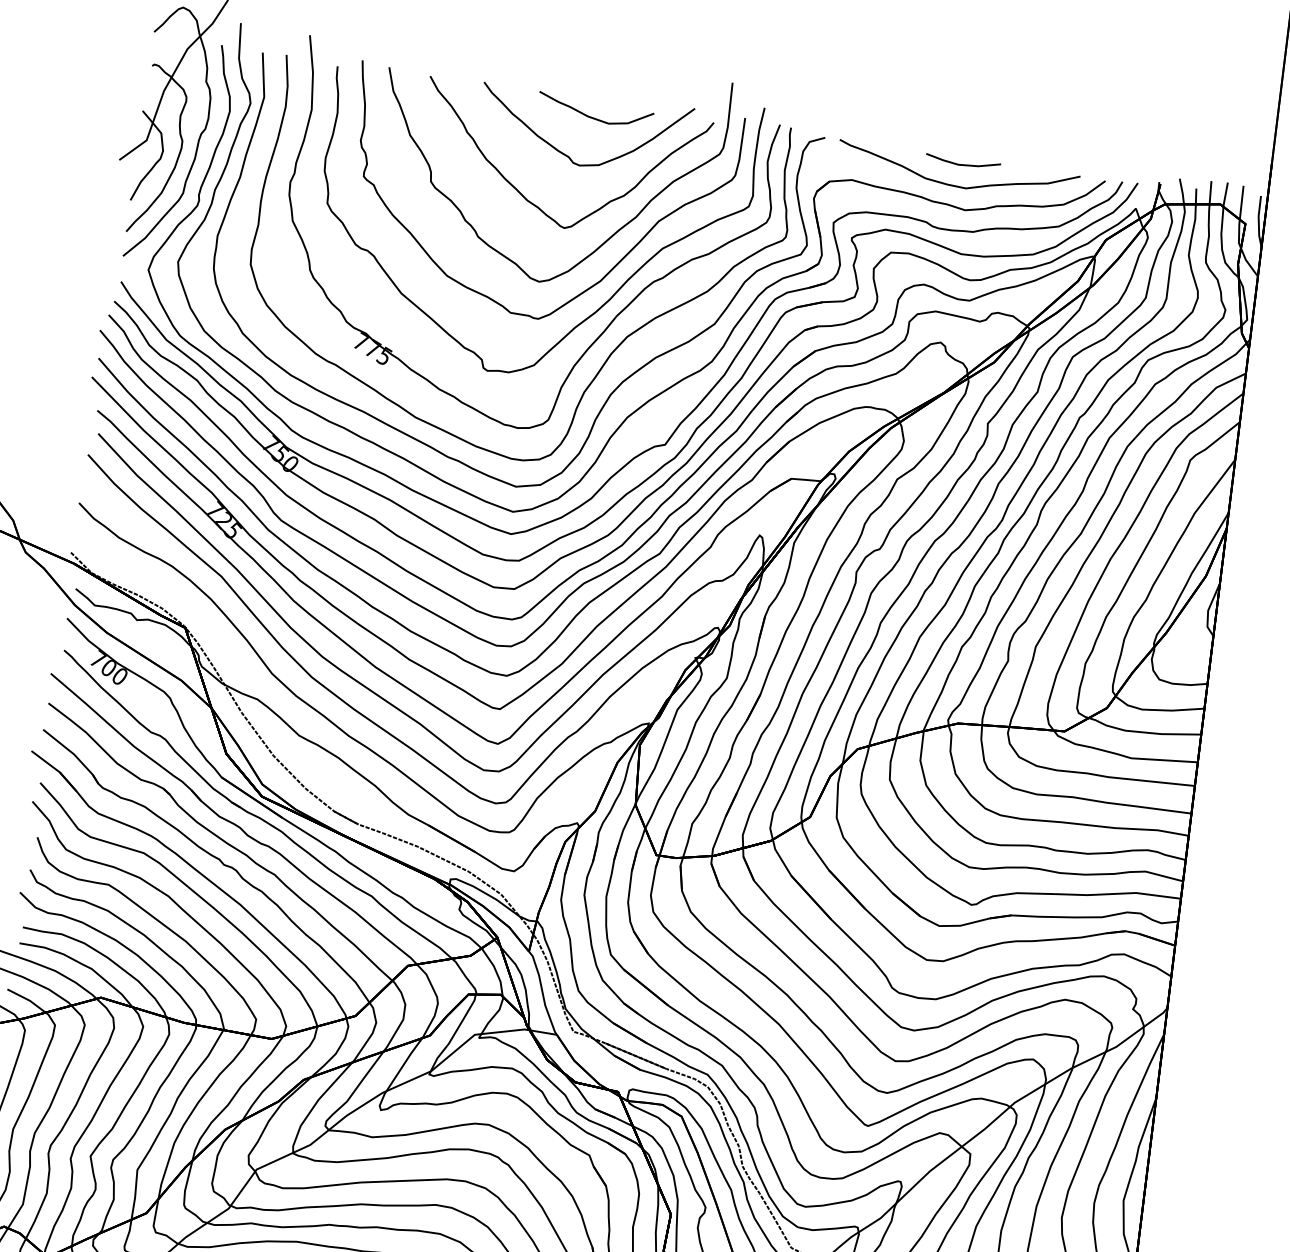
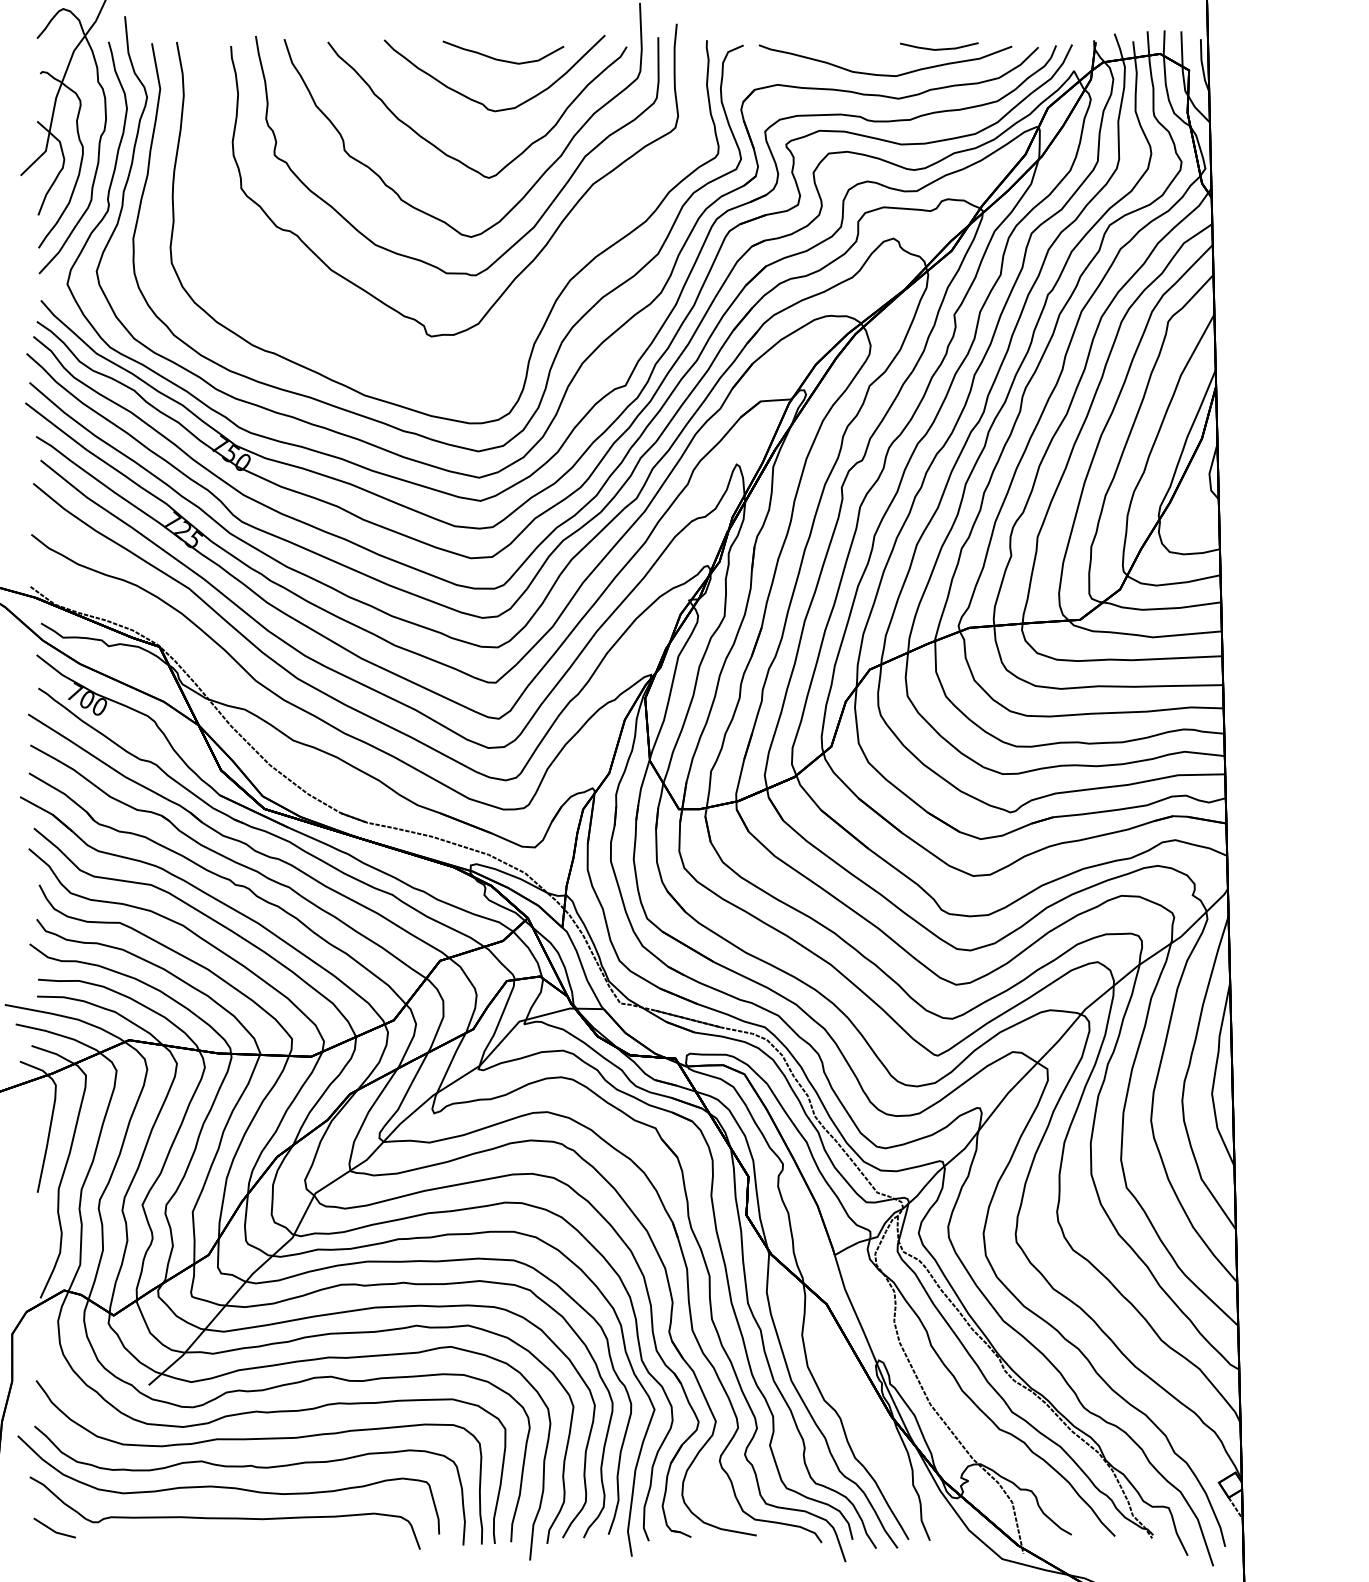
line: (963, 164) -> (939, 48), moved
part: (612, 319) -> (552, 264), removed

